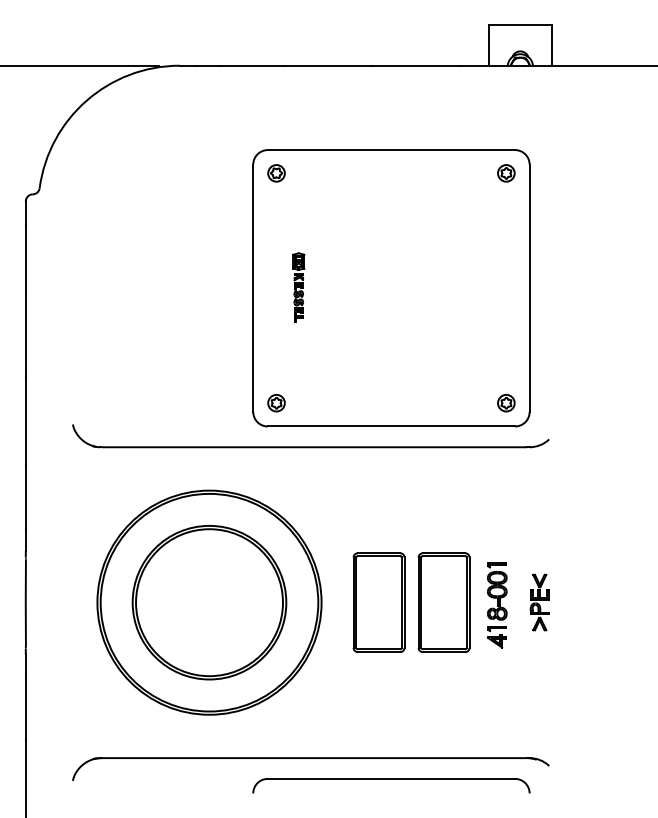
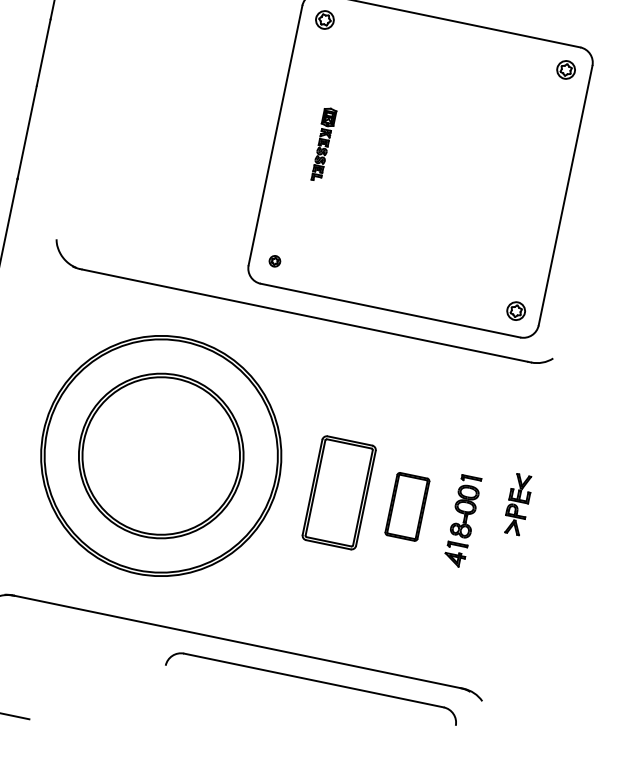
part: (276, 403) -> (274, 261), size x0.6
part: (443, 602) -> (406, 506), size x0.6
part: (539, 602) -> (517, 504), moved

